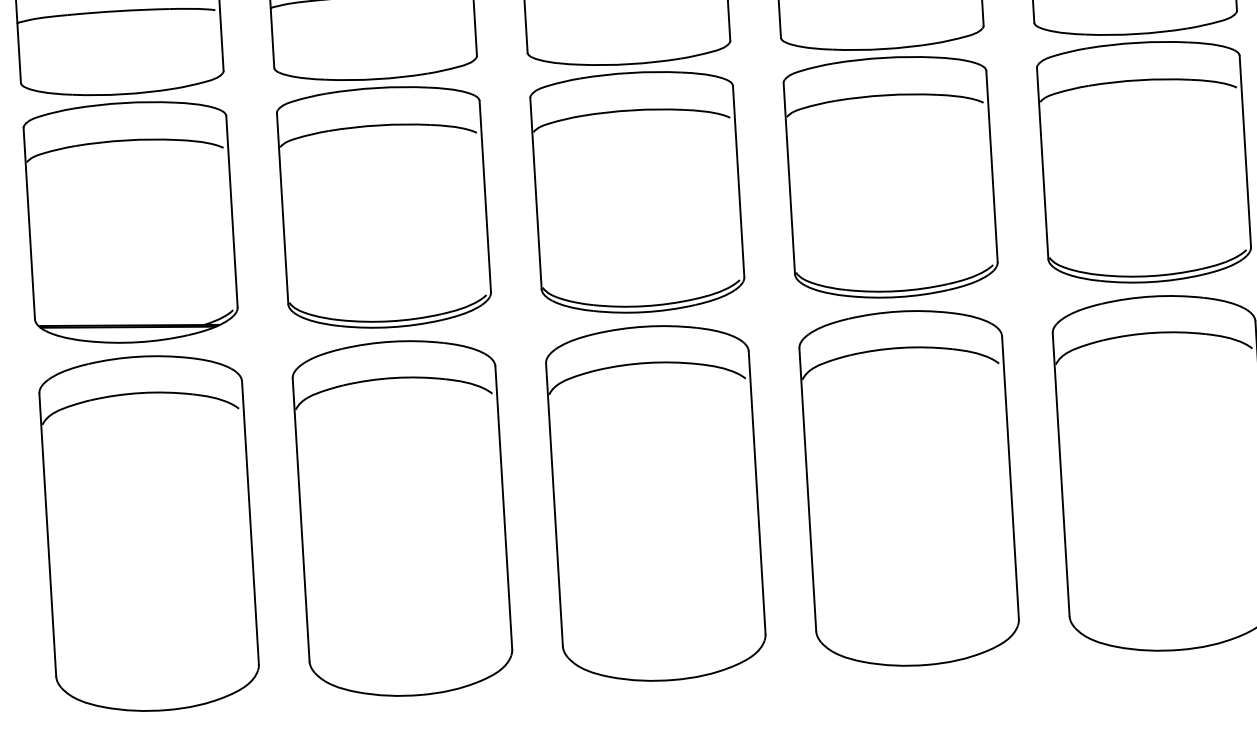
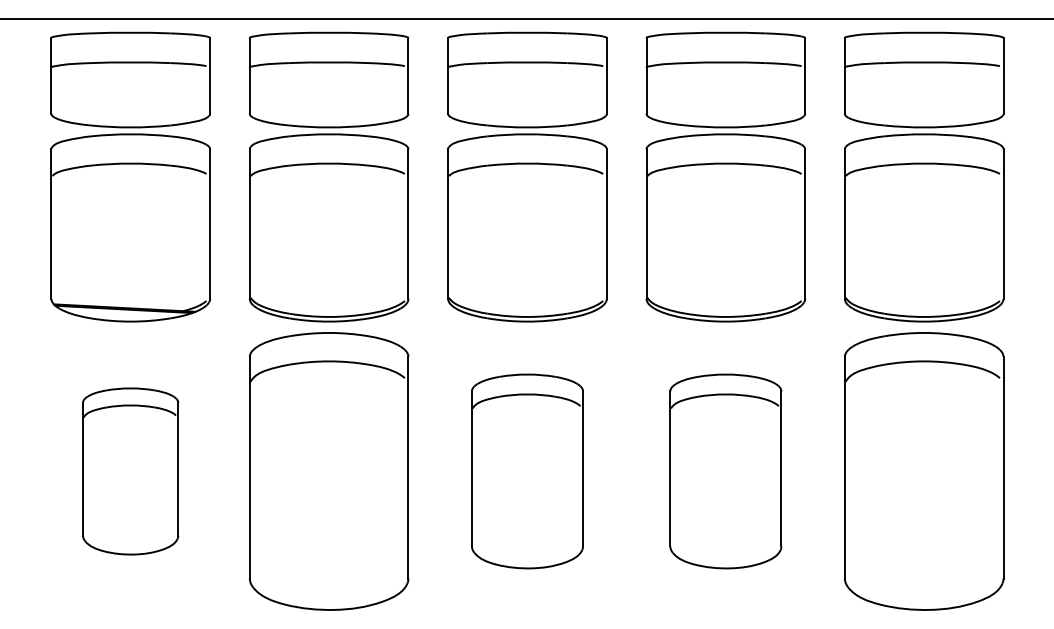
part: (909, 488) -> (725, 471), size x0.7
part: (656, 503) -> (527, 471), size x0.7
part: (149, 533) -> (130, 471), size x0.6

